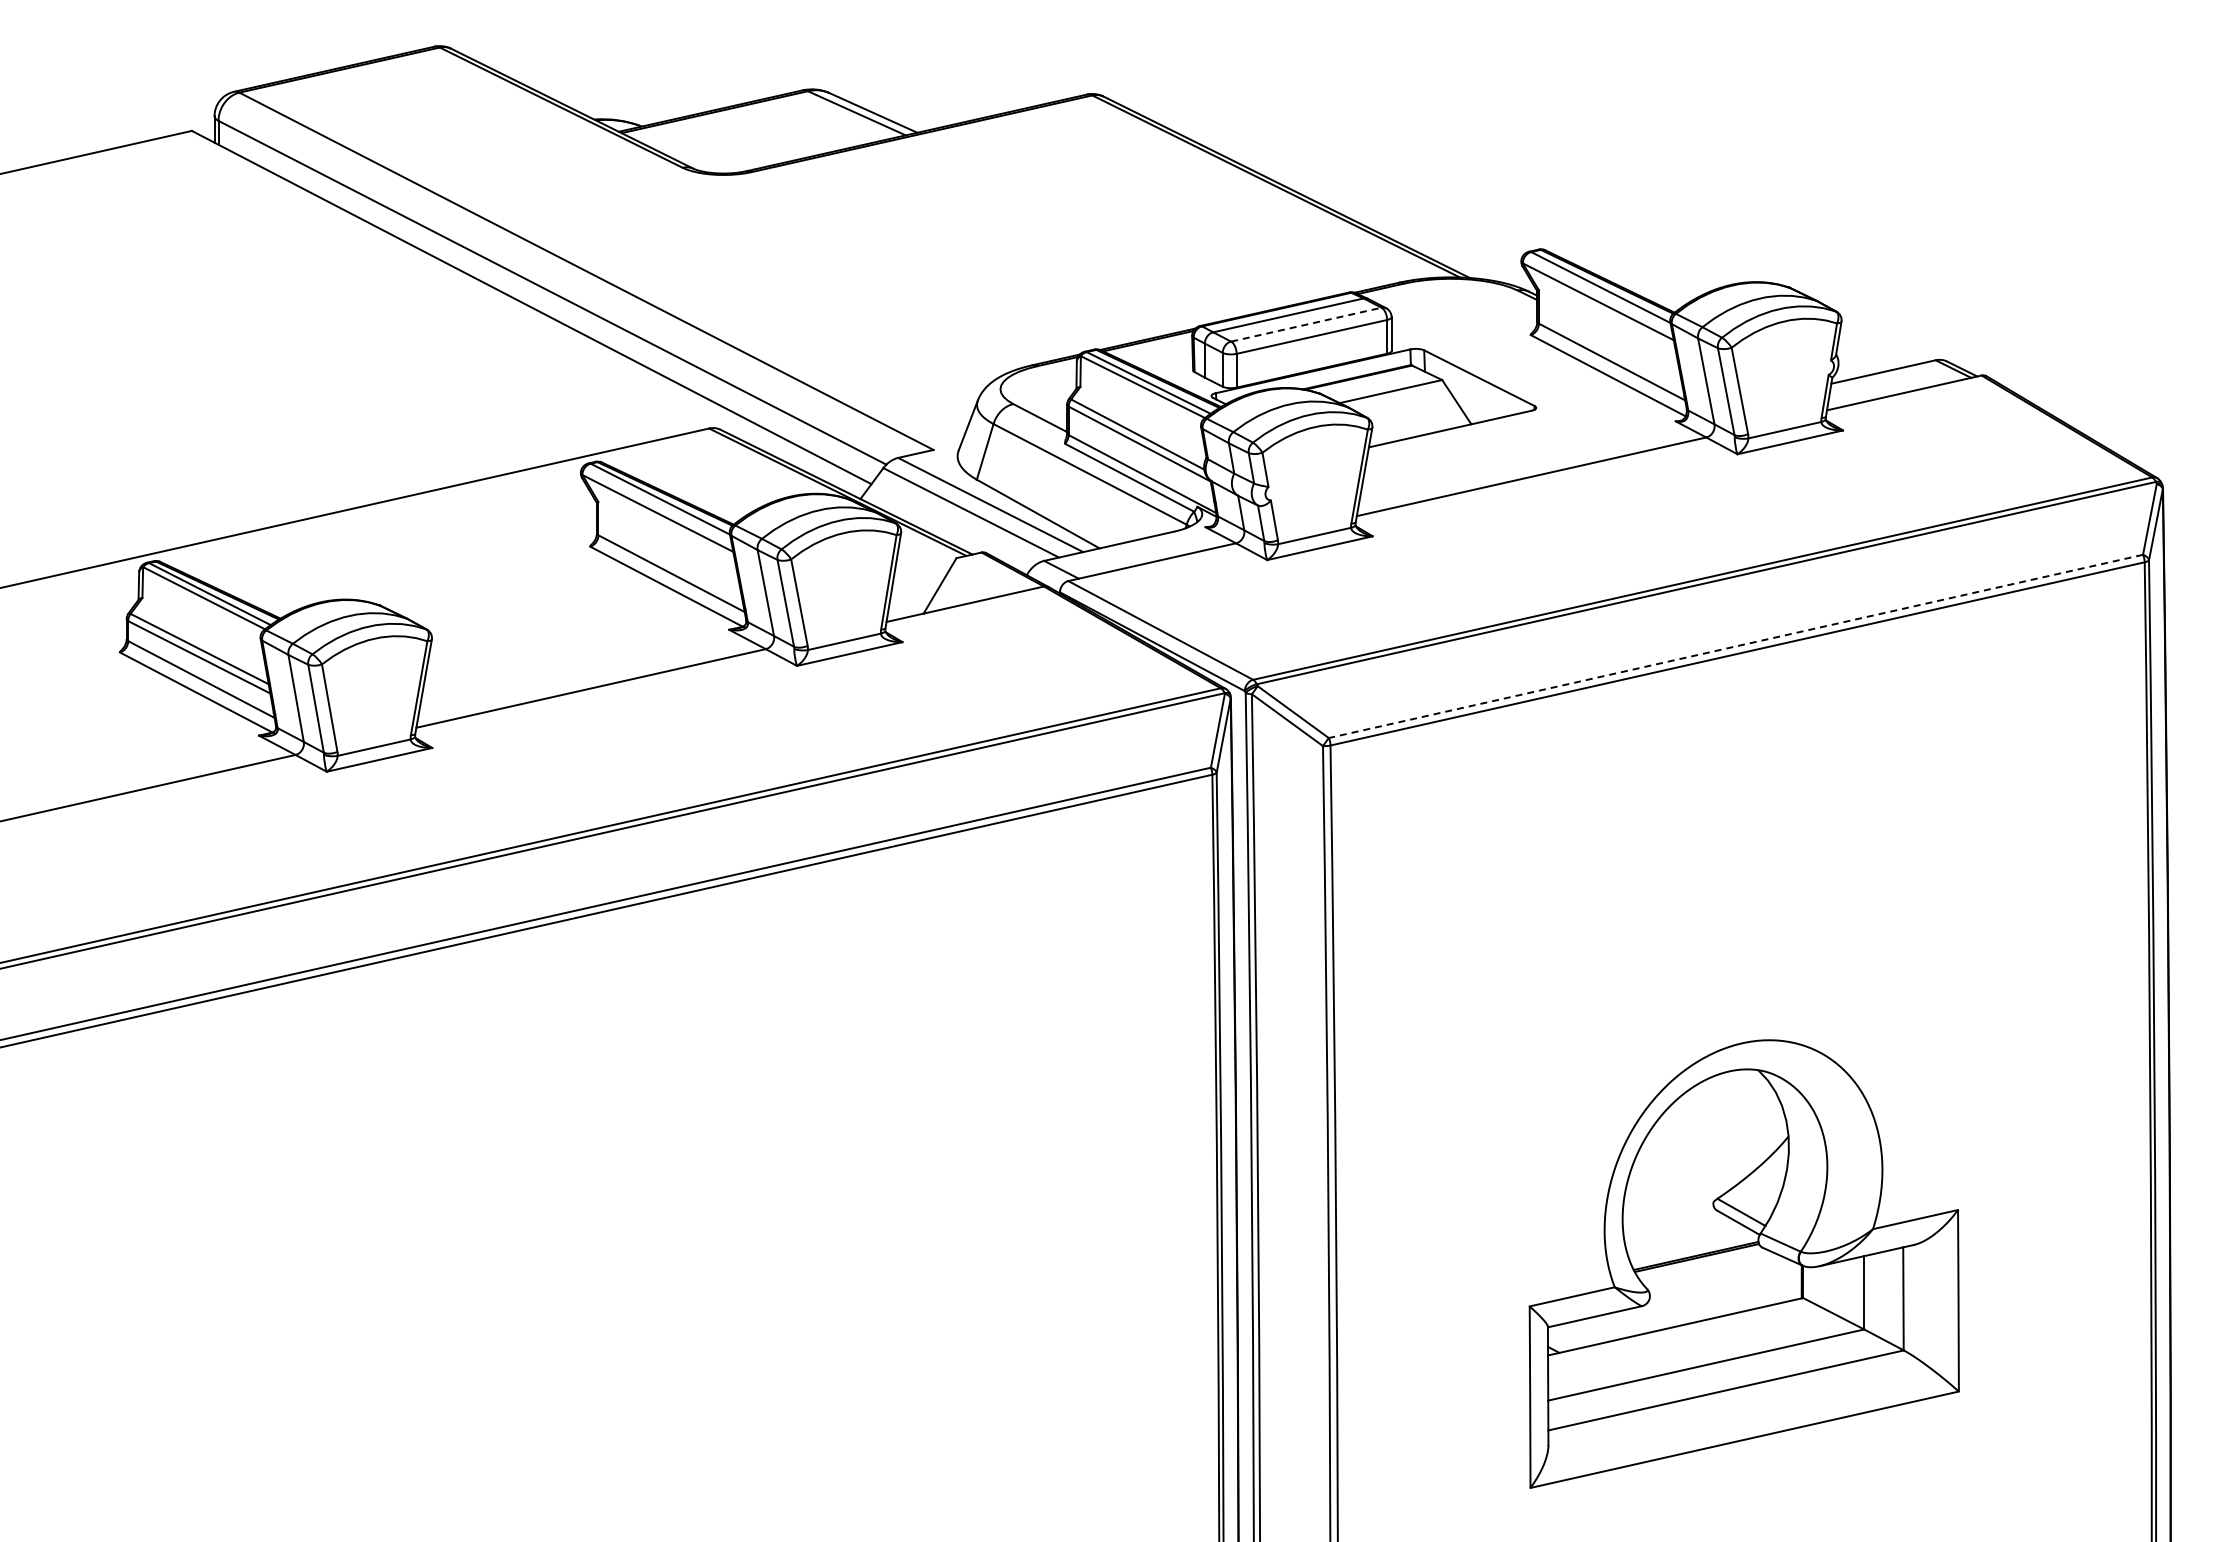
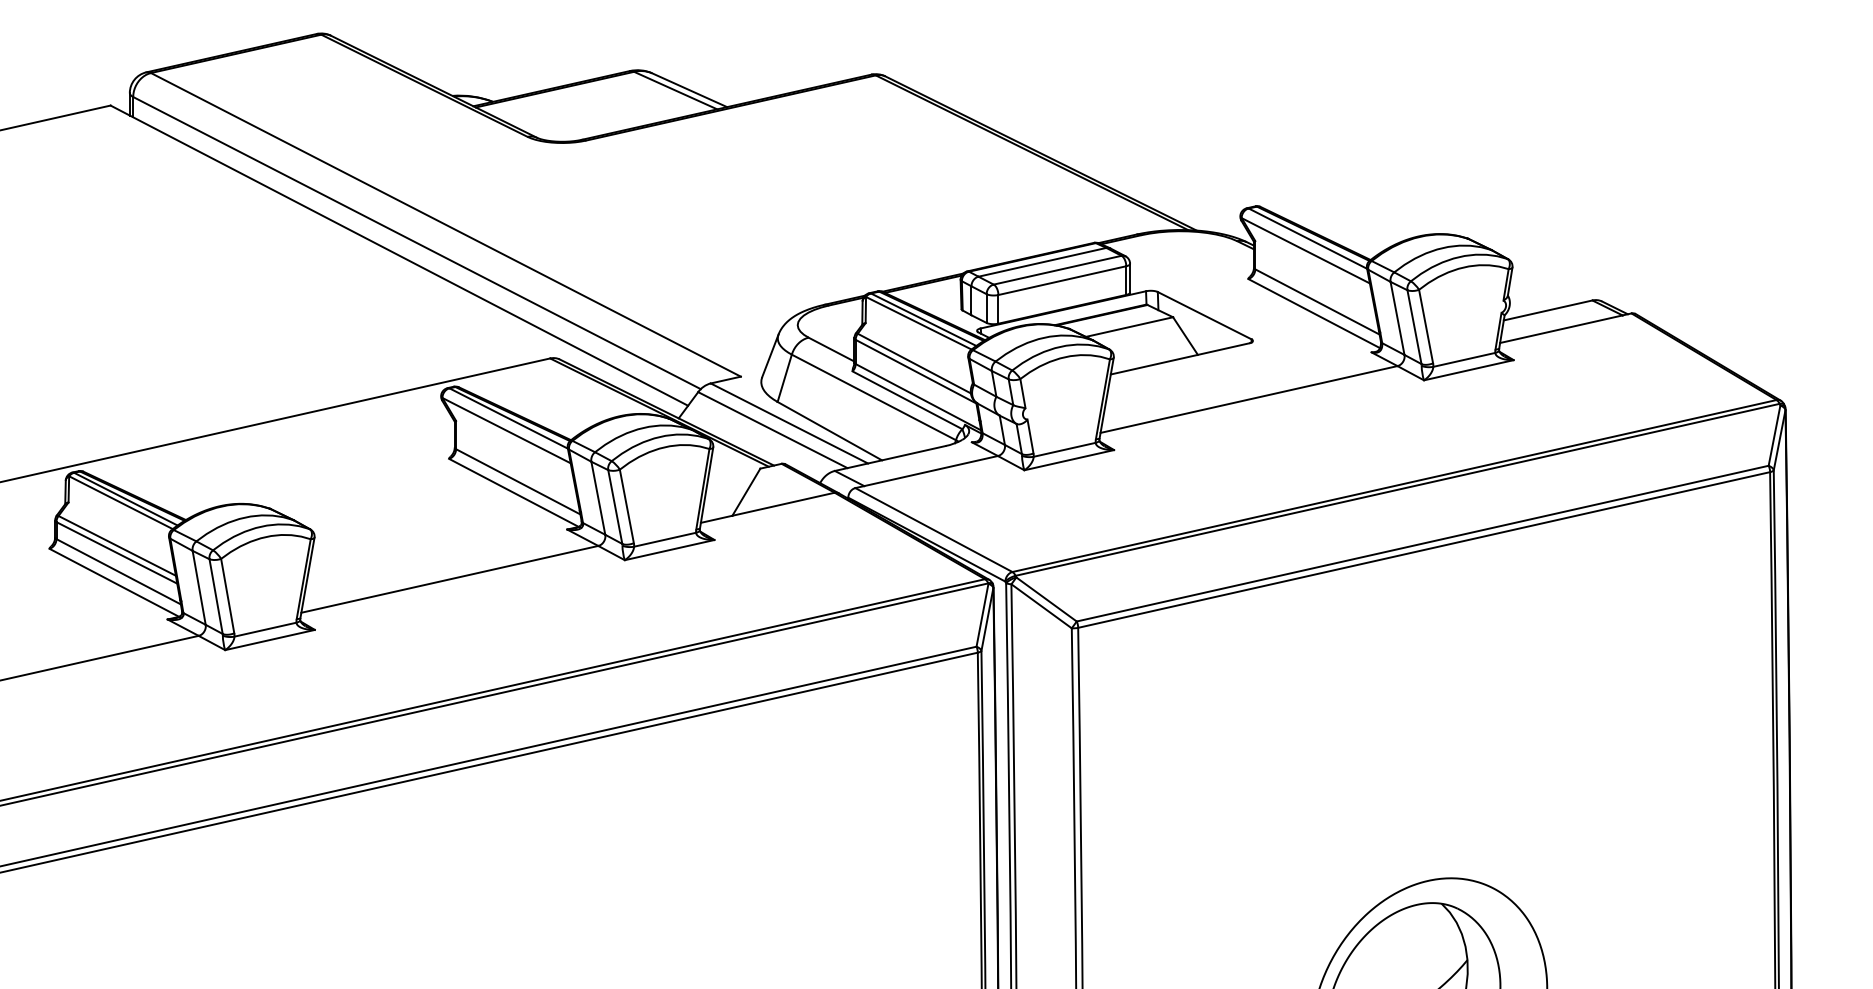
line: (1306, 324) -> (1057, 270), dashed -> solid
line: (1735, 646) -> (1422, 543), dashed -> solid

